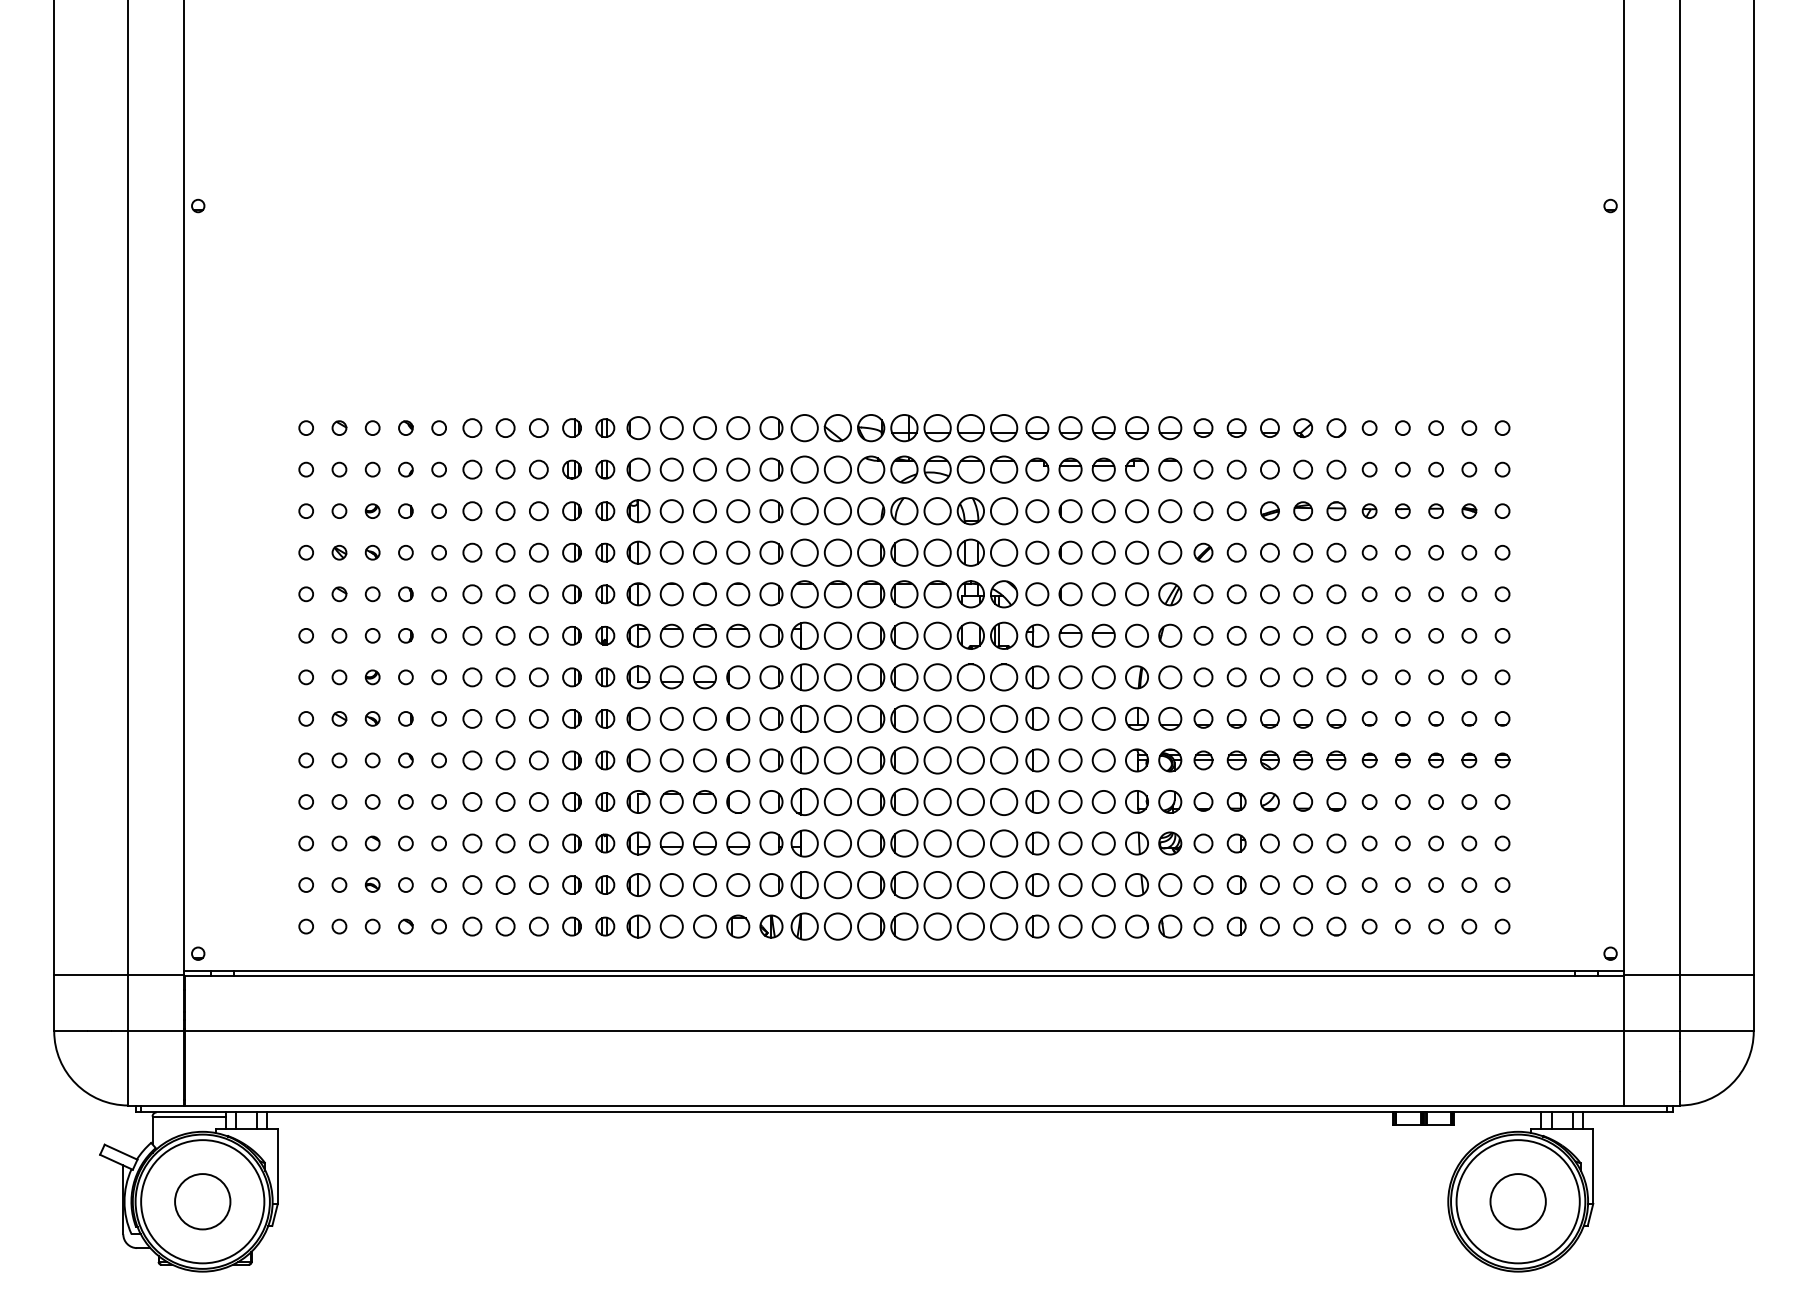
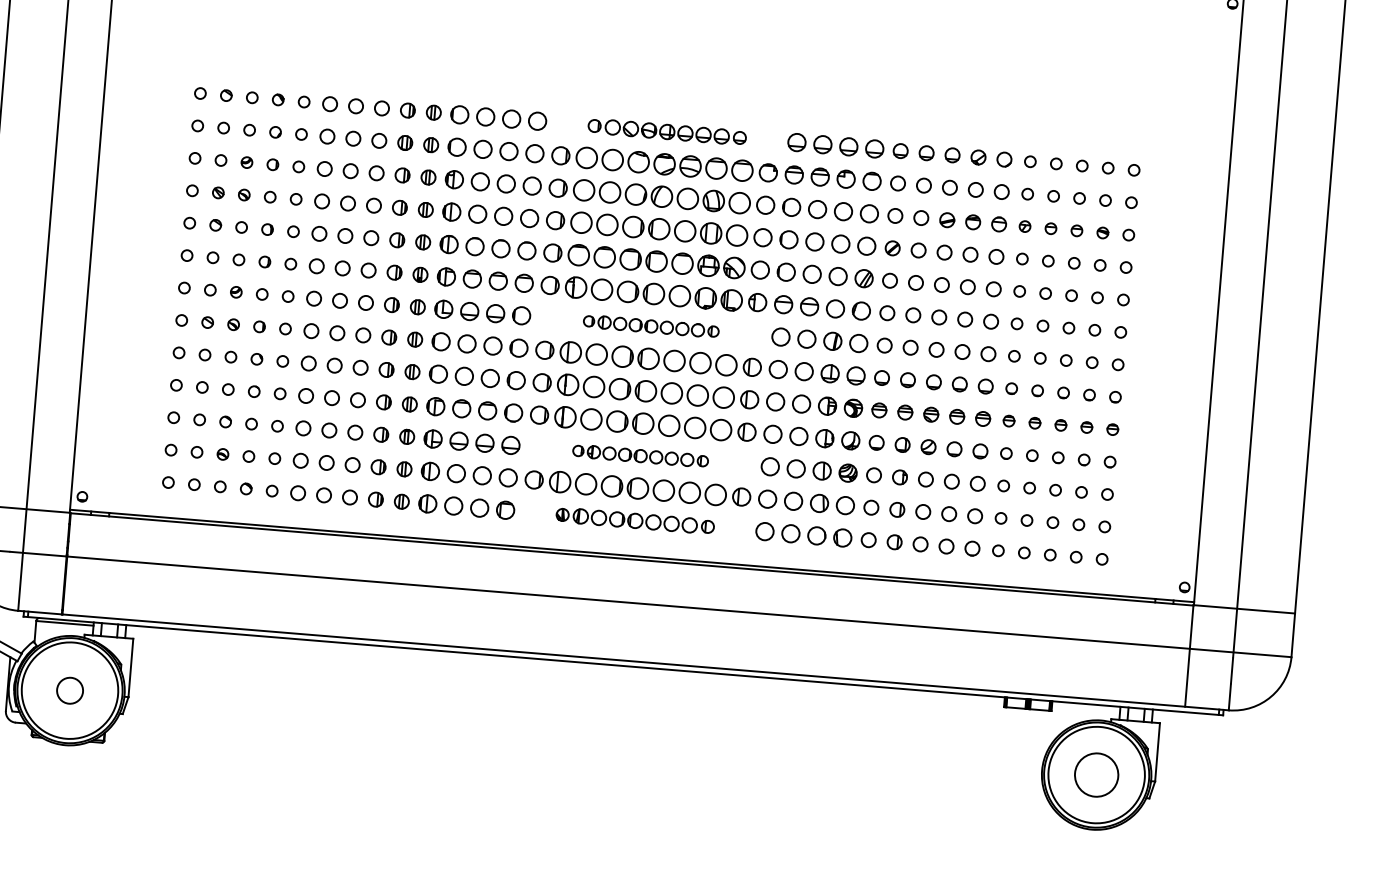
part: (904, 428) -> (667, 132), size x0.7
part: (904, 677) -> (651, 326), size x0.6
part: (904, 843) -> (640, 456), size x0.6
part: (904, 926) -> (635, 520), size x0.7
circle: (202, 1201) -> (69, 690), size x0.6

